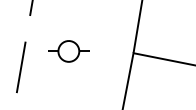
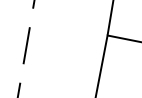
part: (68, 50) -> (60, 33), removed

